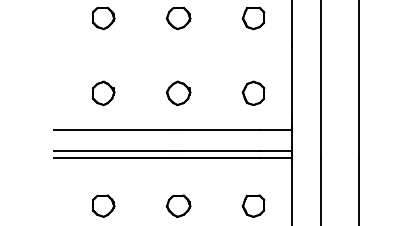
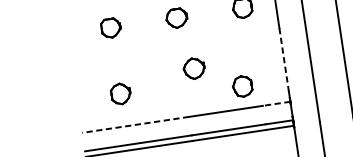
line: (291, 82) -> (284, 59), solid -> dashed
part: (178, 93) -> (194, 68), moved
part: (253, 93) -> (242, 86), moved
line: (115, 130) -> (136, 124), solid -> dashed
line: (275, 130) -> (276, 103), solid -> dashed

